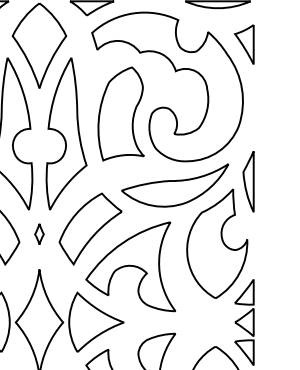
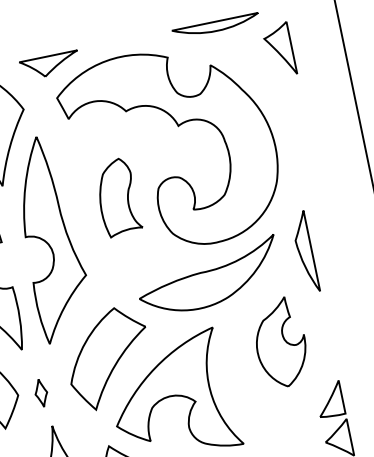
part: (243, 44) -> (278, 50), moved
part: (120, 113) -> (116, 197), size x0.6
part: (39, 233) -> (41, 392), moved
part: (217, 243) -> (280, 342), size x0.6

